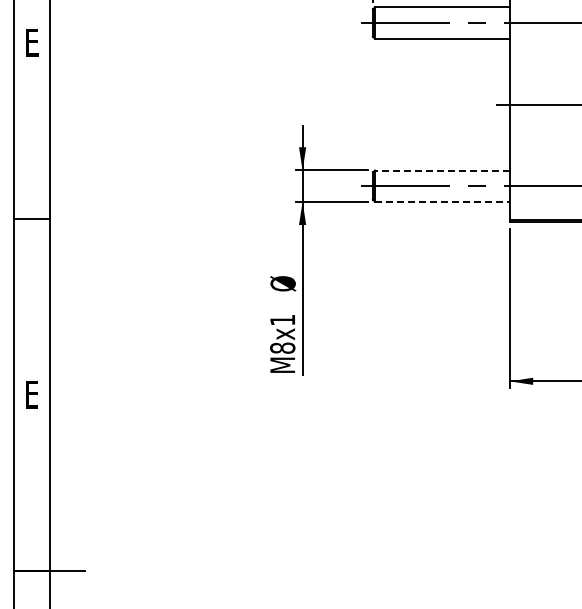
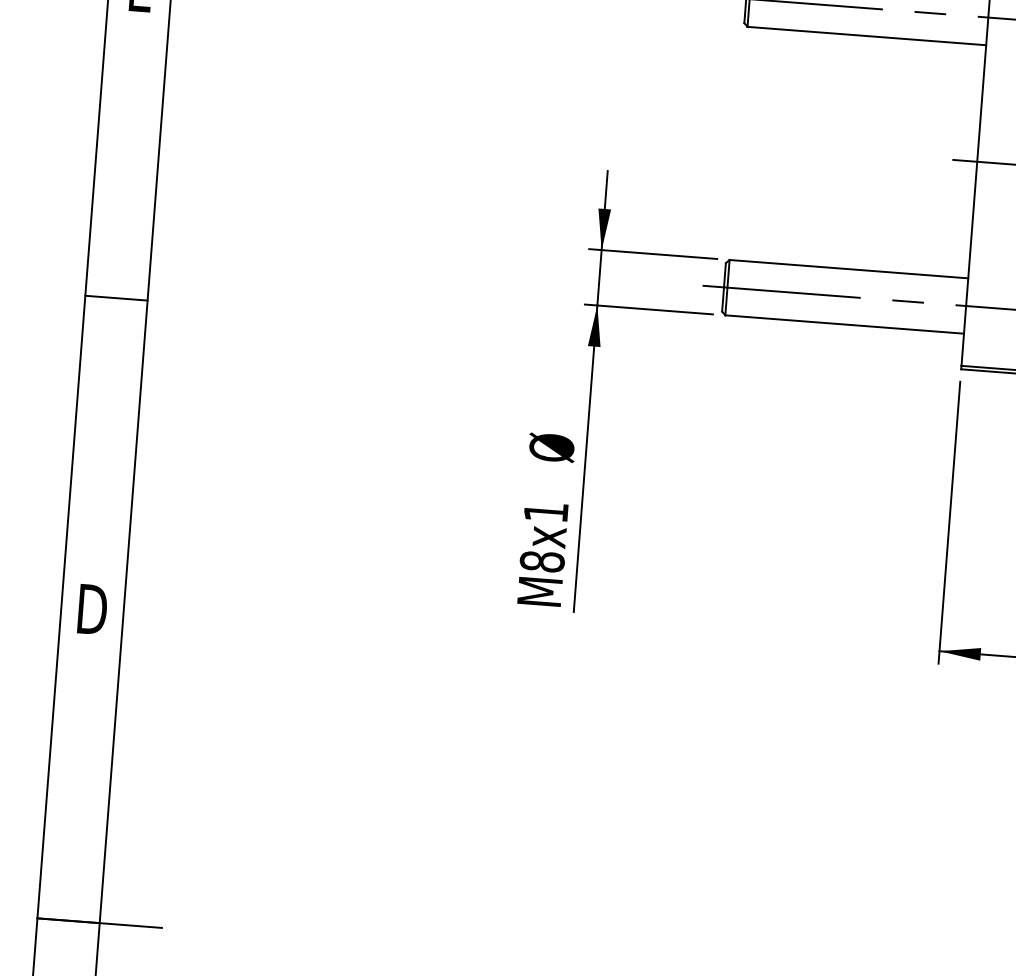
line: (441, 170) -> (847, 268), dashed -> solid
line: (442, 201) -> (844, 323), dashed -> solid
text: (31, 394) -> (91, 609), E -> D

